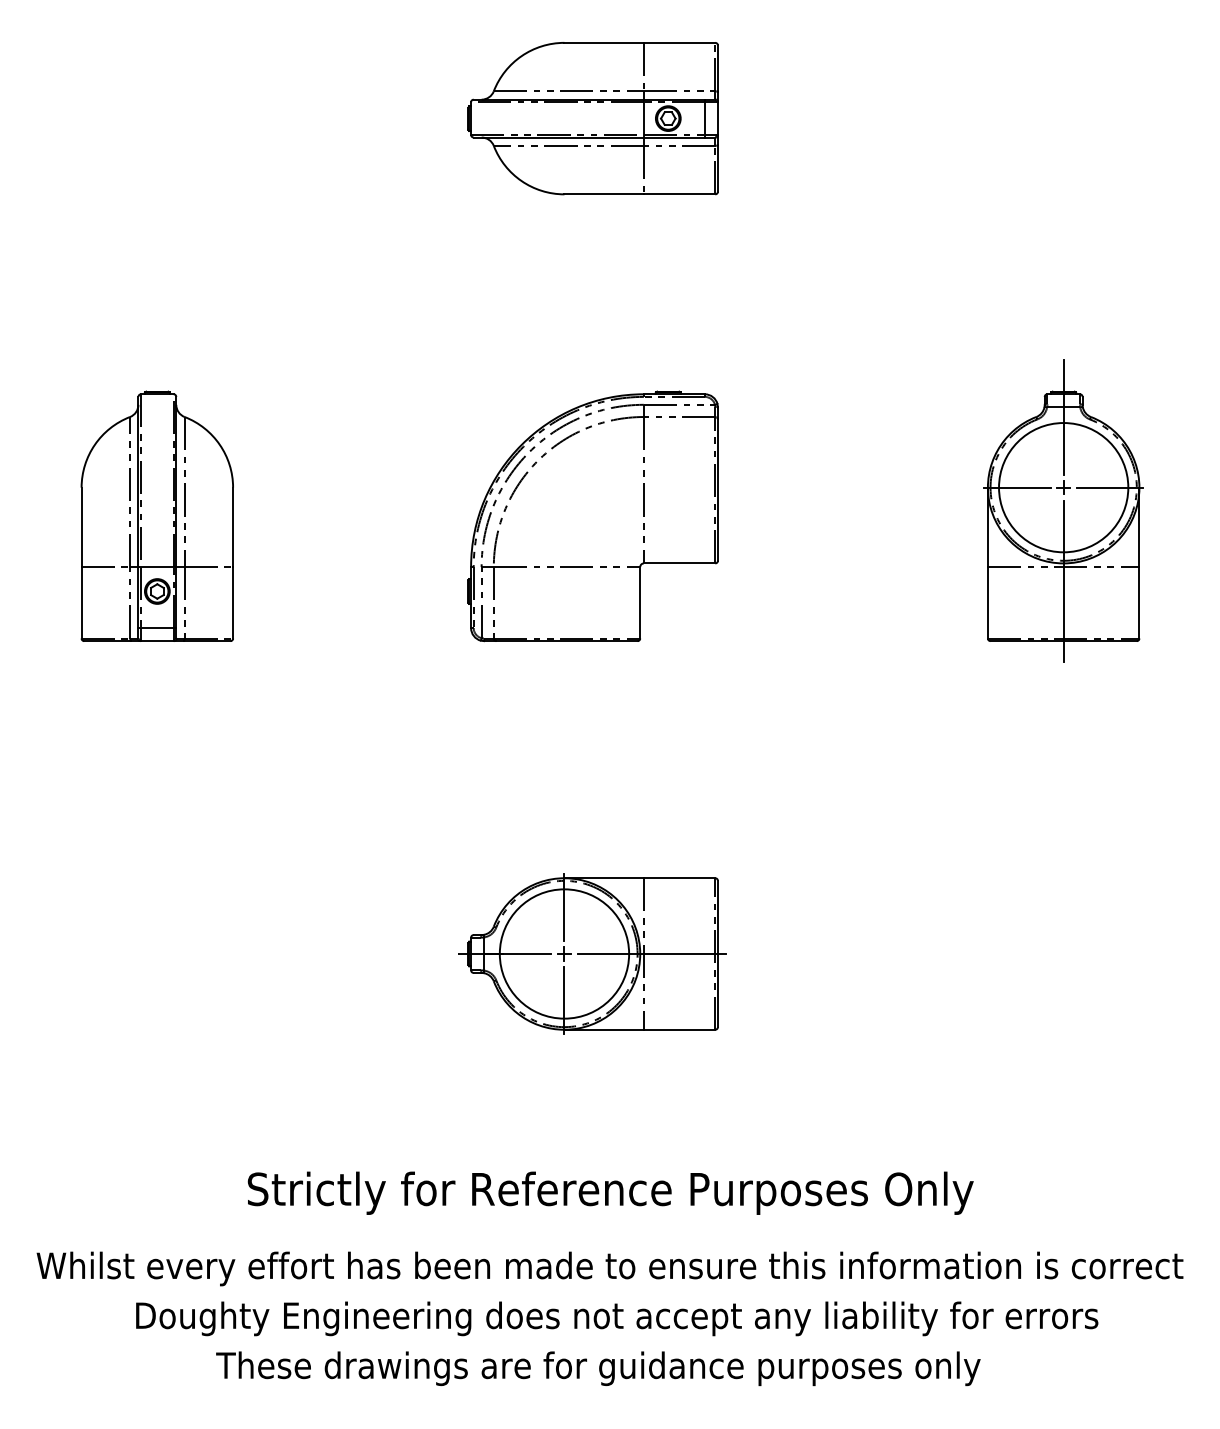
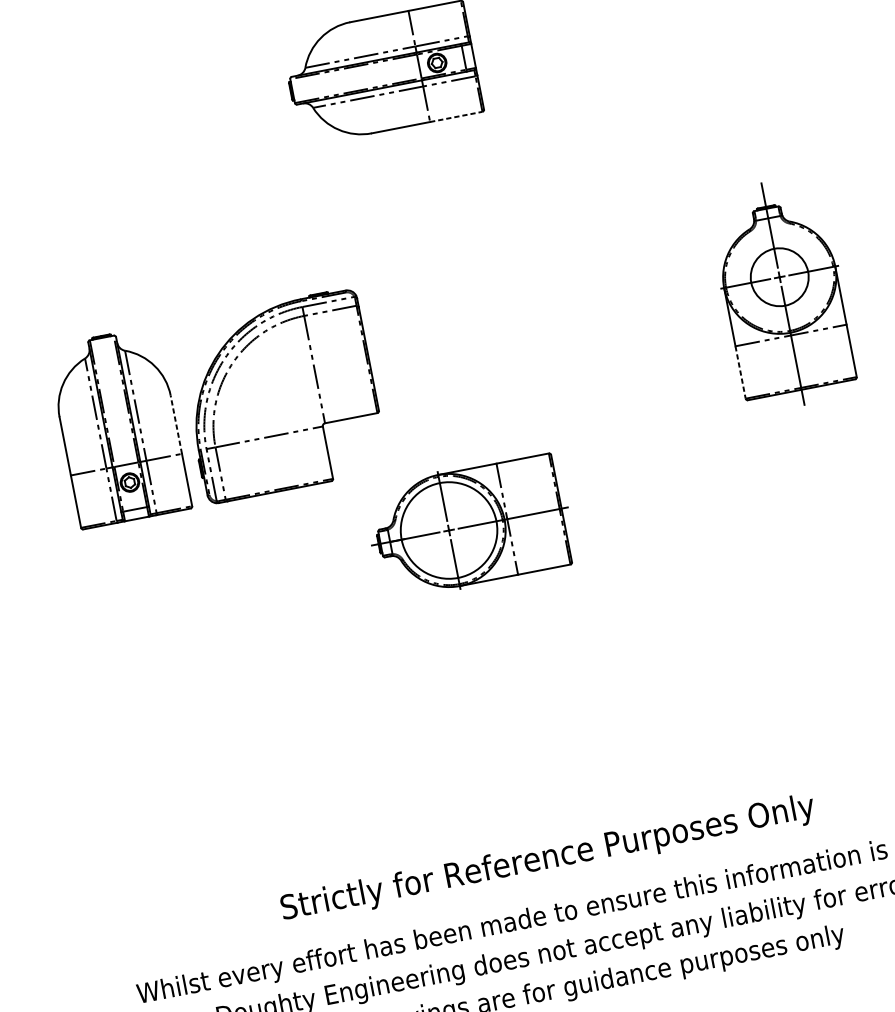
line: (679, 194) -> (456, 117), solid -> dashed
circle: (1063, 487) -> (779, 277), size x0.6
part: (592, 516) -> (280, 396), moved
line: (233, 527) -> (176, 424), solid -> dashed
line: (987, 602) -> (740, 372), solid -> dashed
part: (592, 953) -> (469, 526), moved

